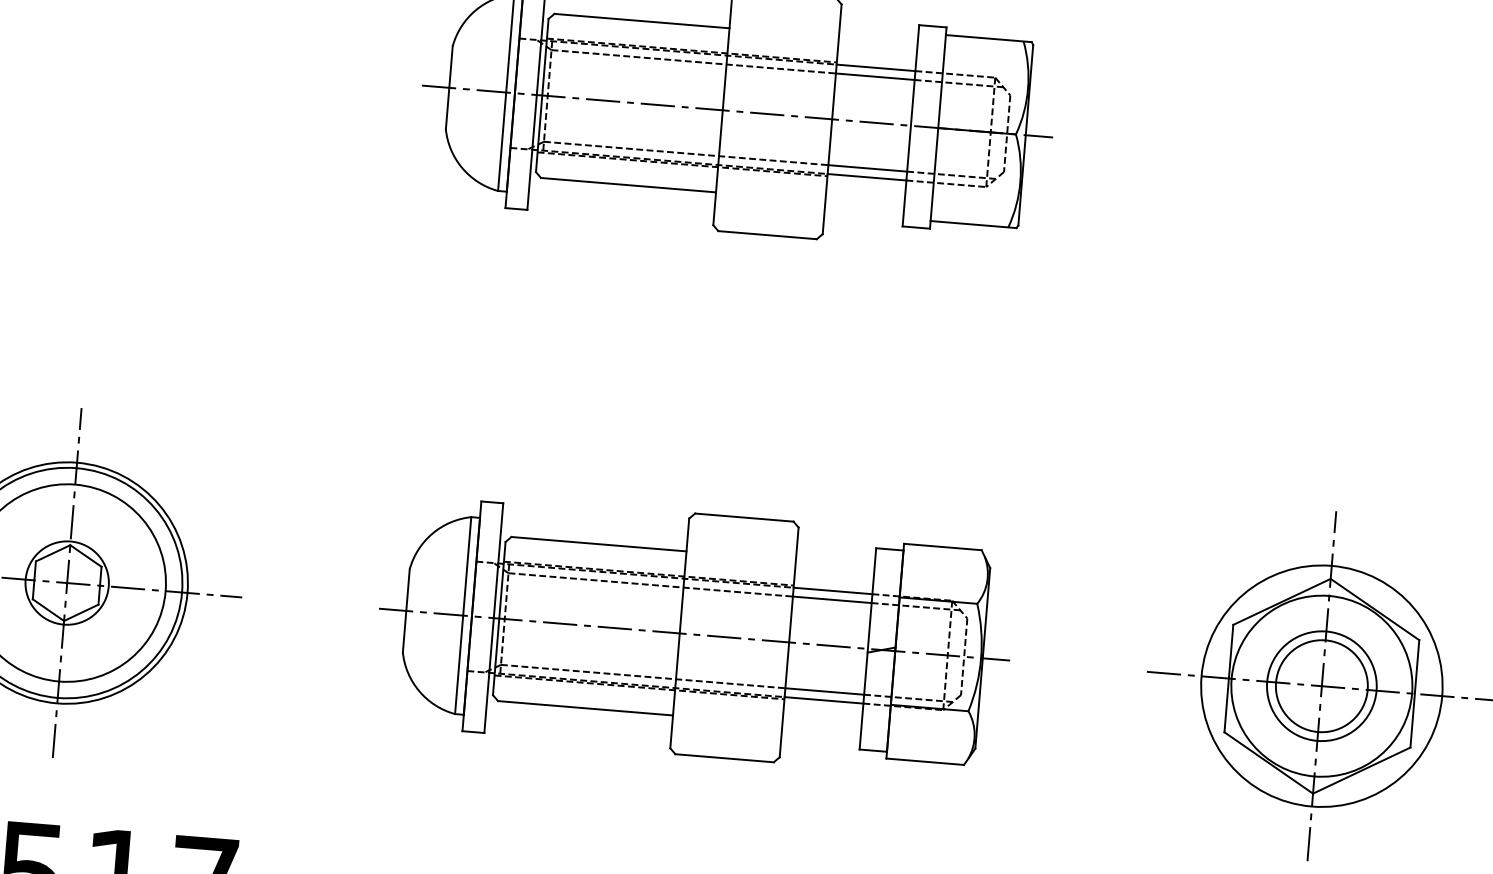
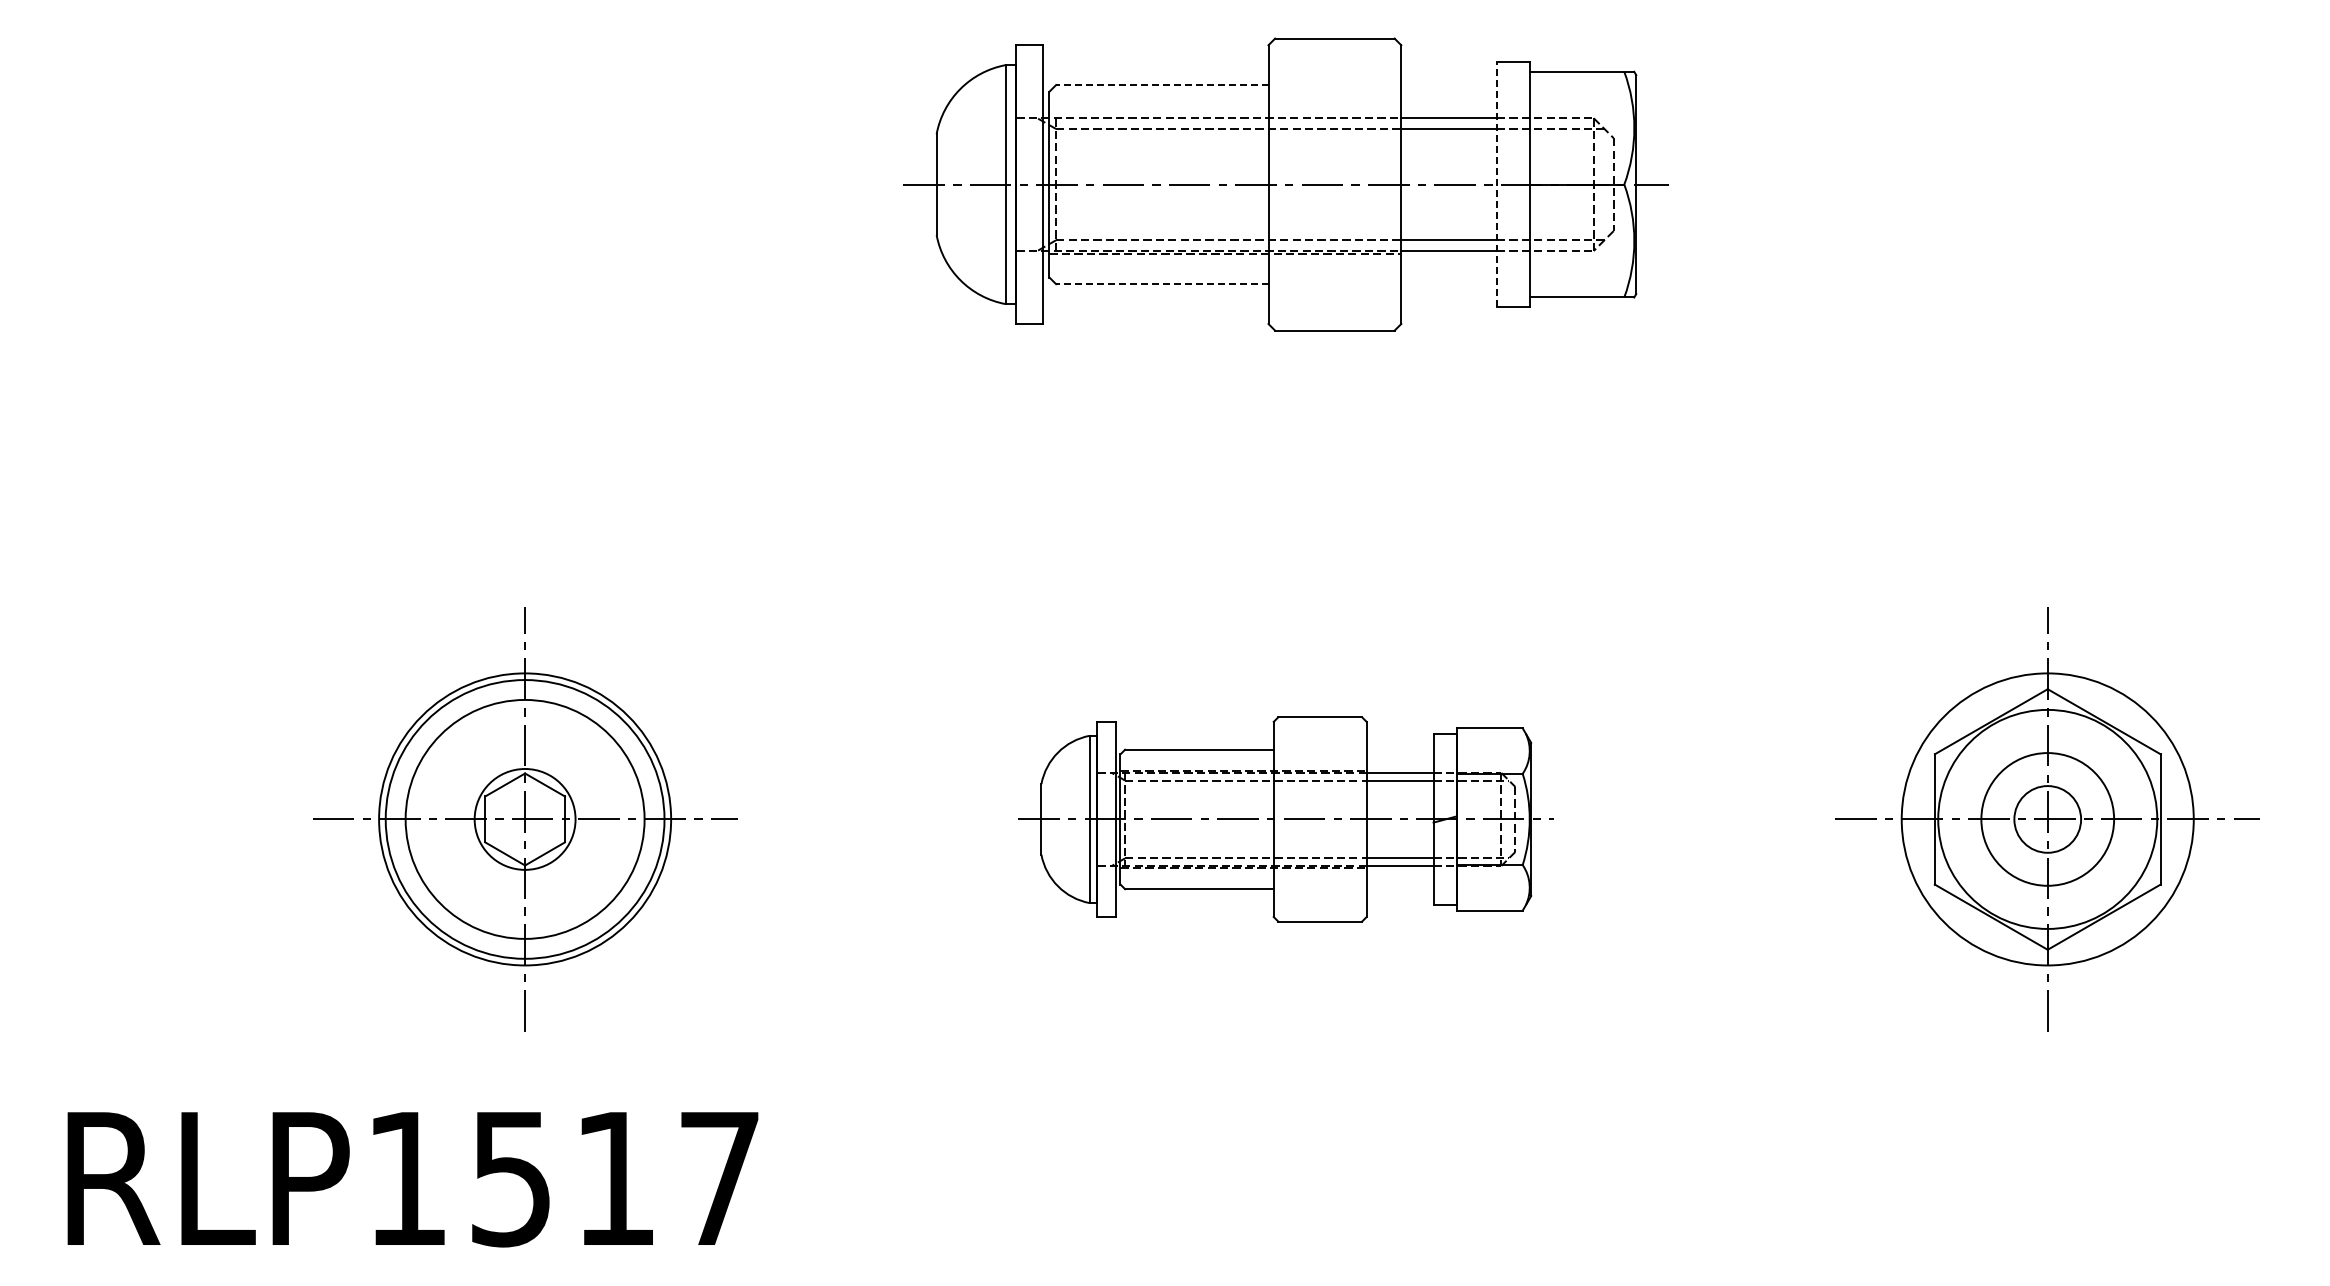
line: (641, 21) -> (1161, 85), solid -> dashed
line: (692, 50) -> (1225, 115), removed
line: (910, 125) -> (1496, 184), solid -> dashed
line: (627, 185) -> (1161, 284), solid -> dashed
part: (693, 634) -> (1285, 819), size x0.7
circle: (1321, 686) -> (2047, 819), size x0.6

